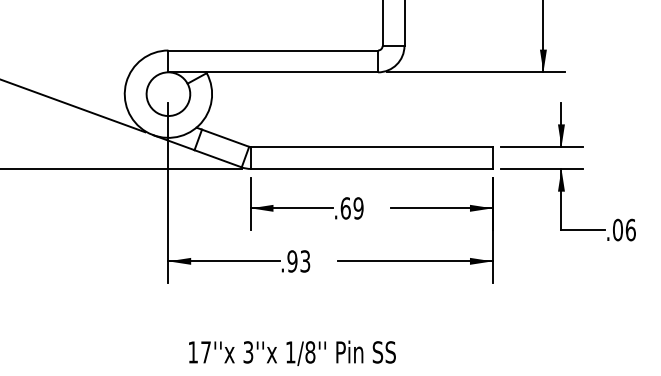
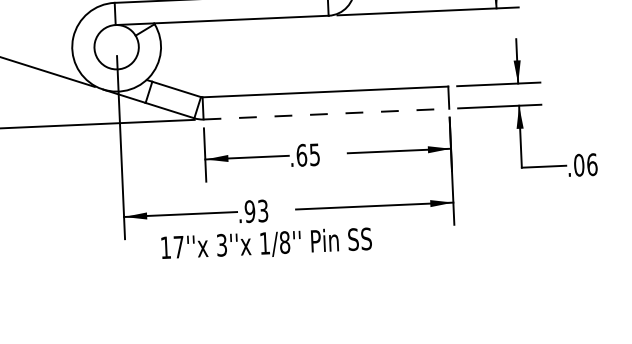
line: (371, 168) -> (326, 113), solid -> dashed
text: (358, 208) -> (314, 154), .69 -> .65
text: (292, 352) -> (266, 243), moved

